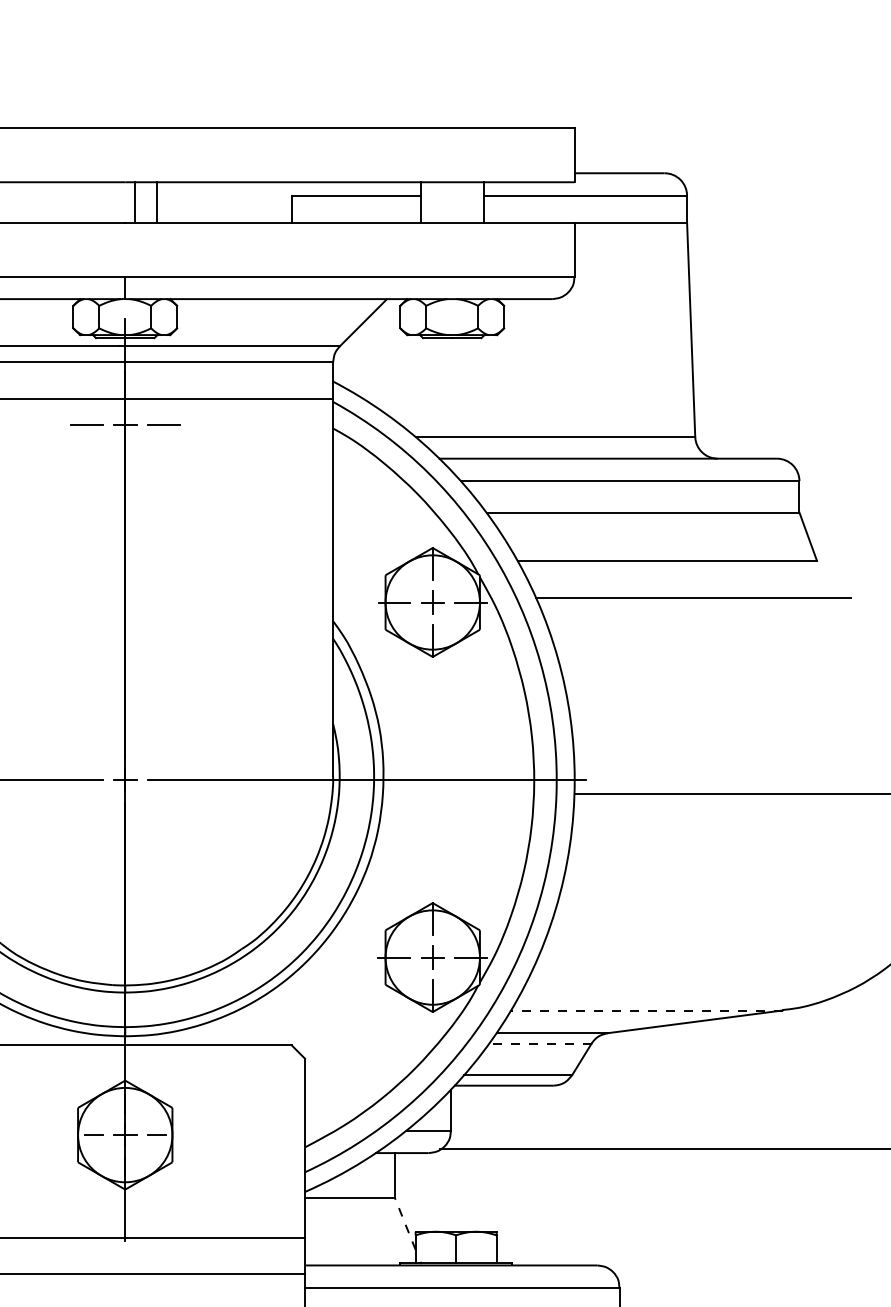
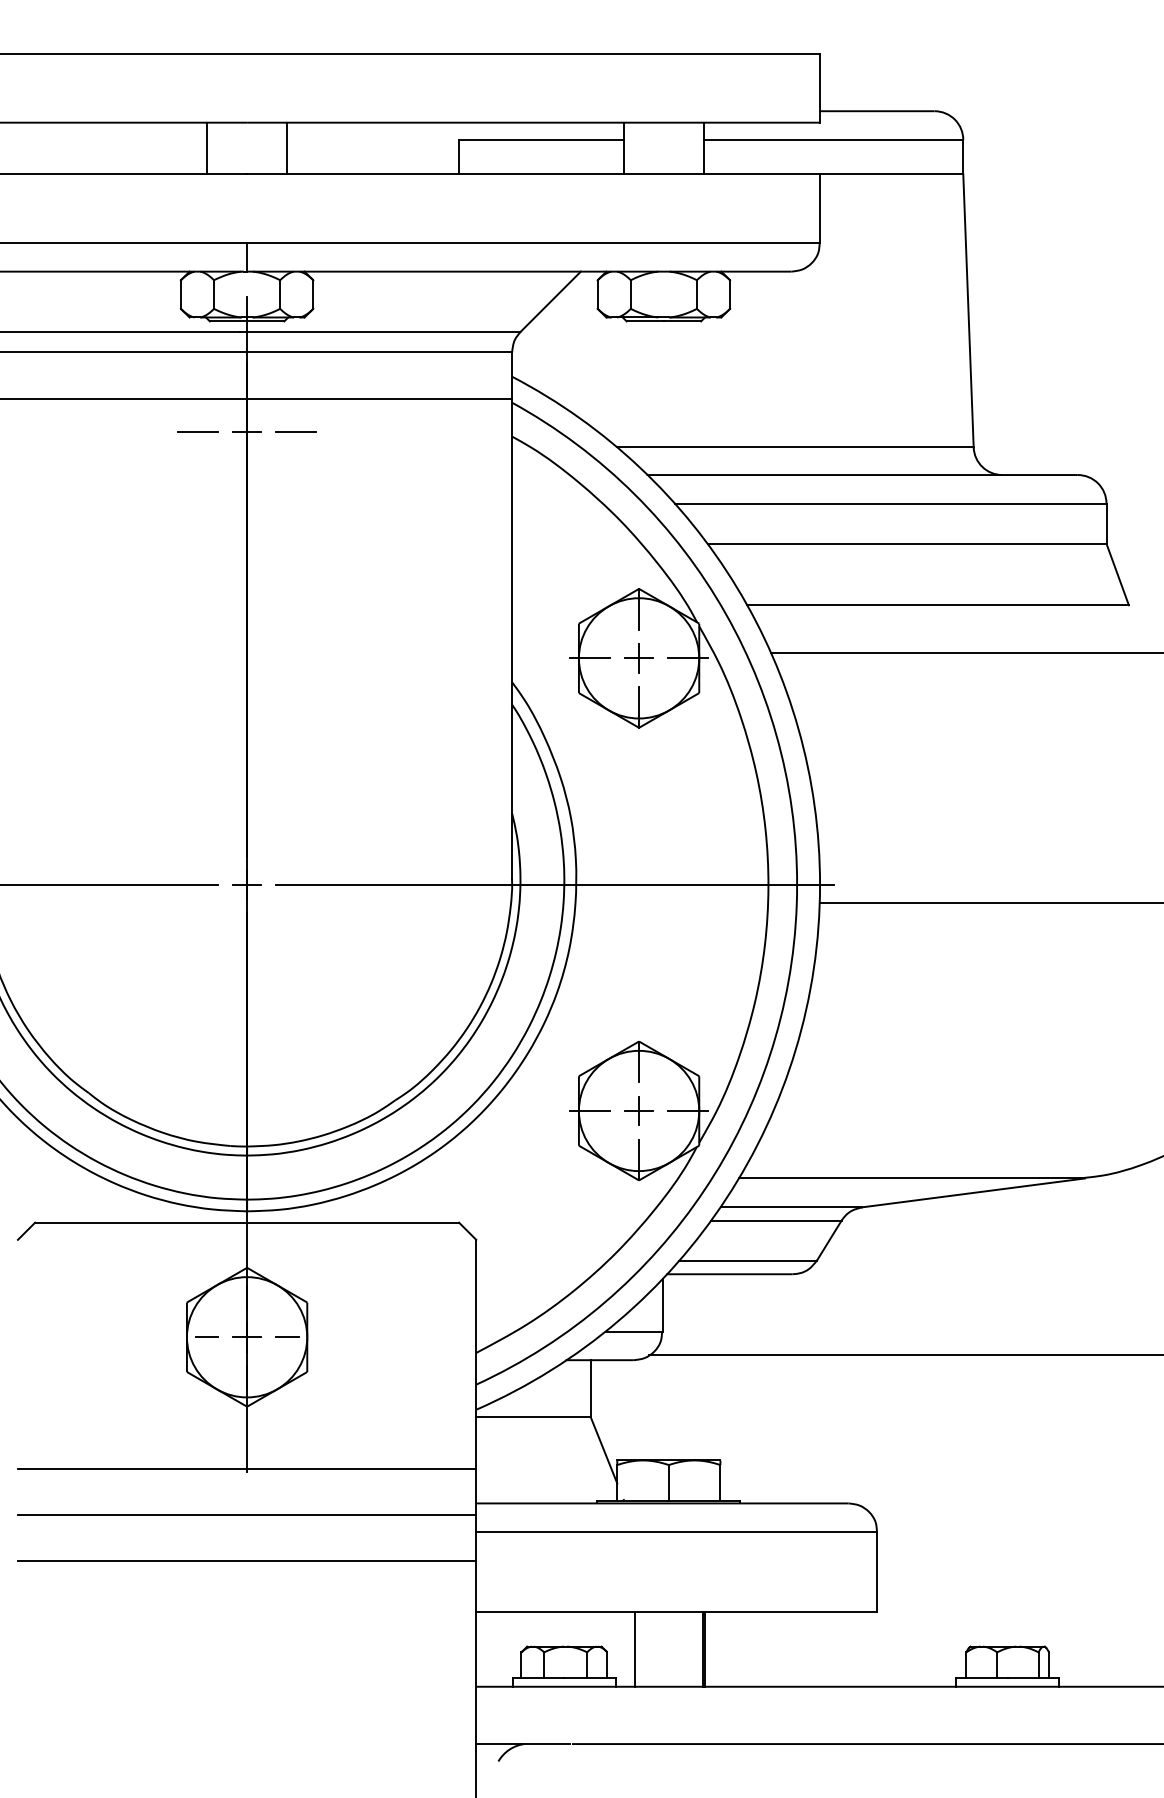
line: (135, 202) -> (207, 148), moved
line: (646, 1010) -> (911, 1178), dashed -> solid
line: (539, 1043) -> (775, 1220), dashed -> solid
line: (405, 1223) -> (604, 1450), dashed -> solid

